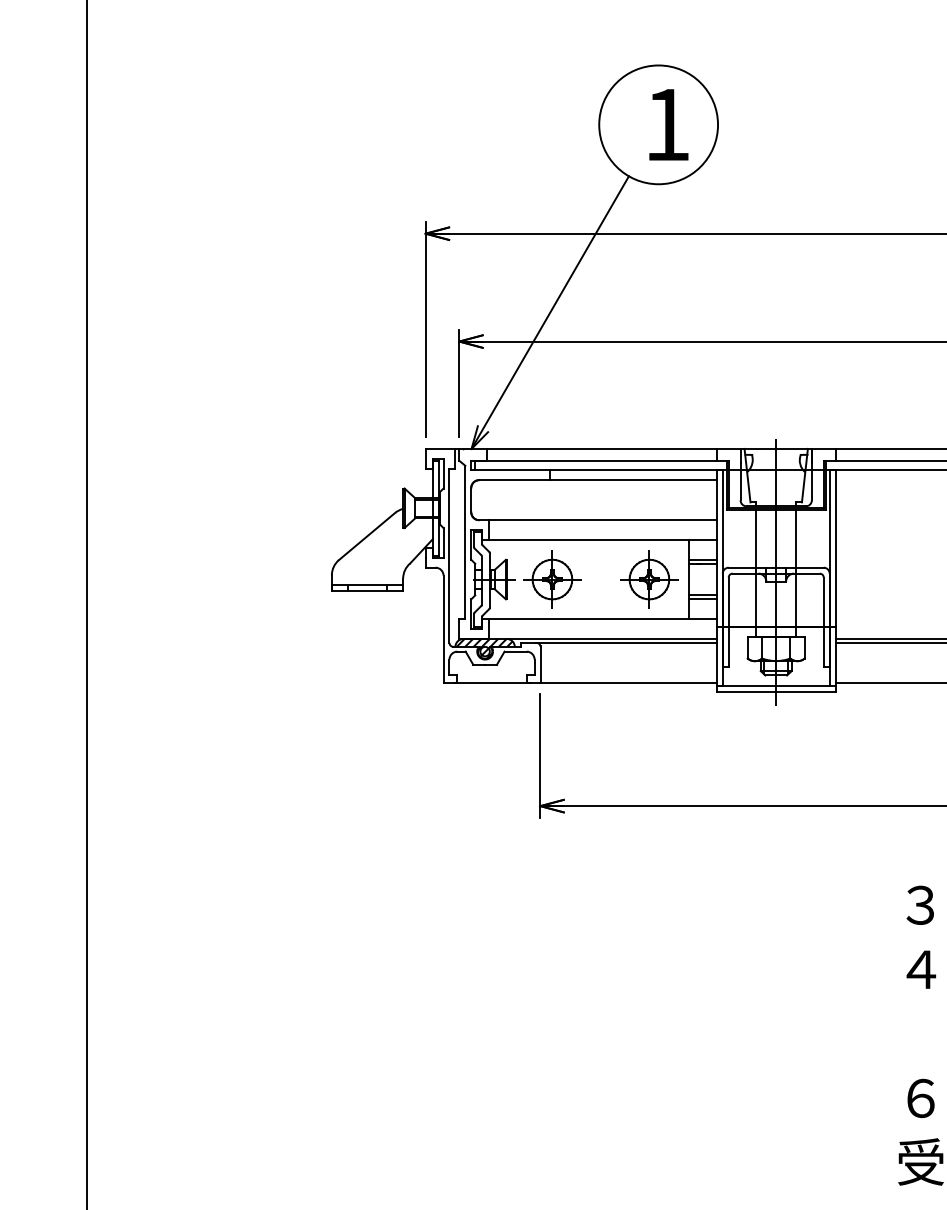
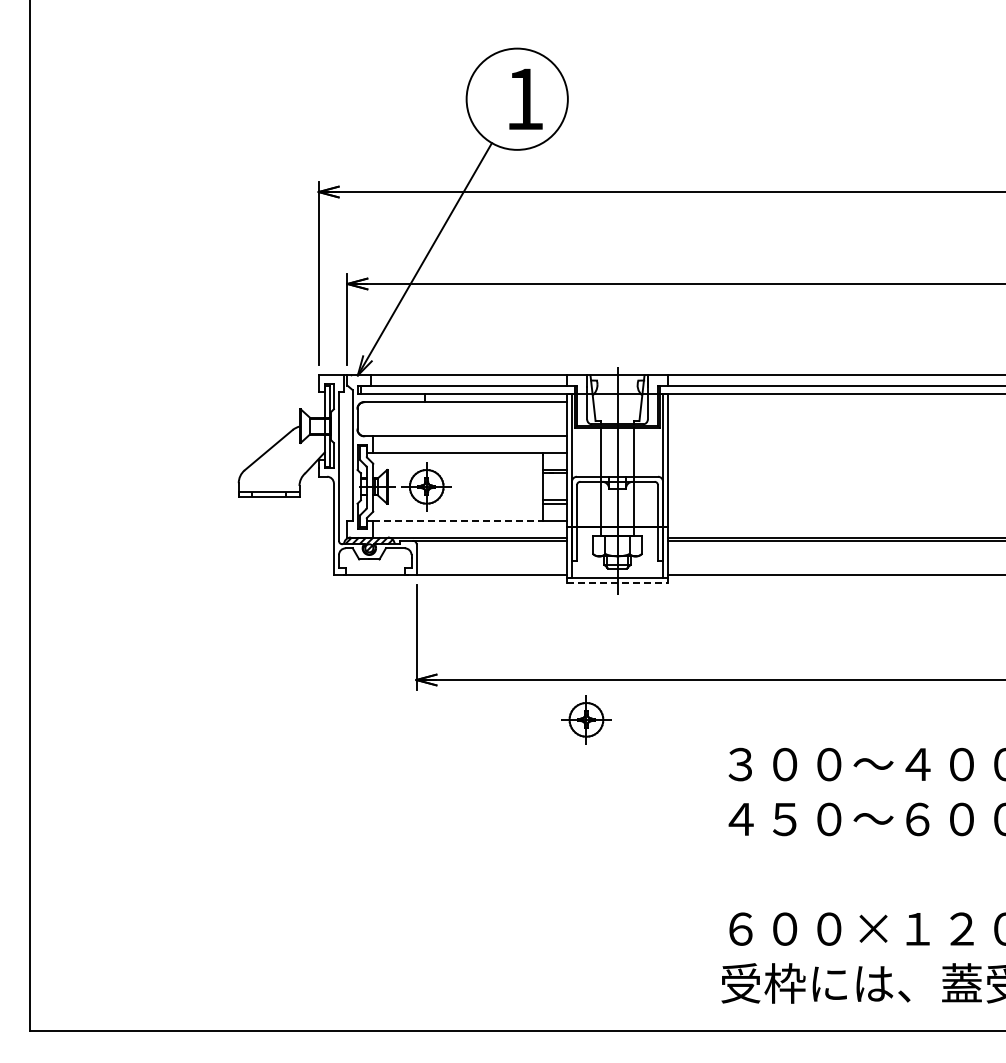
part: (649, 579) -> (586, 719), moved
line: (589, 619) -> (458, 520), solid -> dashed
line: (776, 692) -> (617, 583), solid -> dashed

